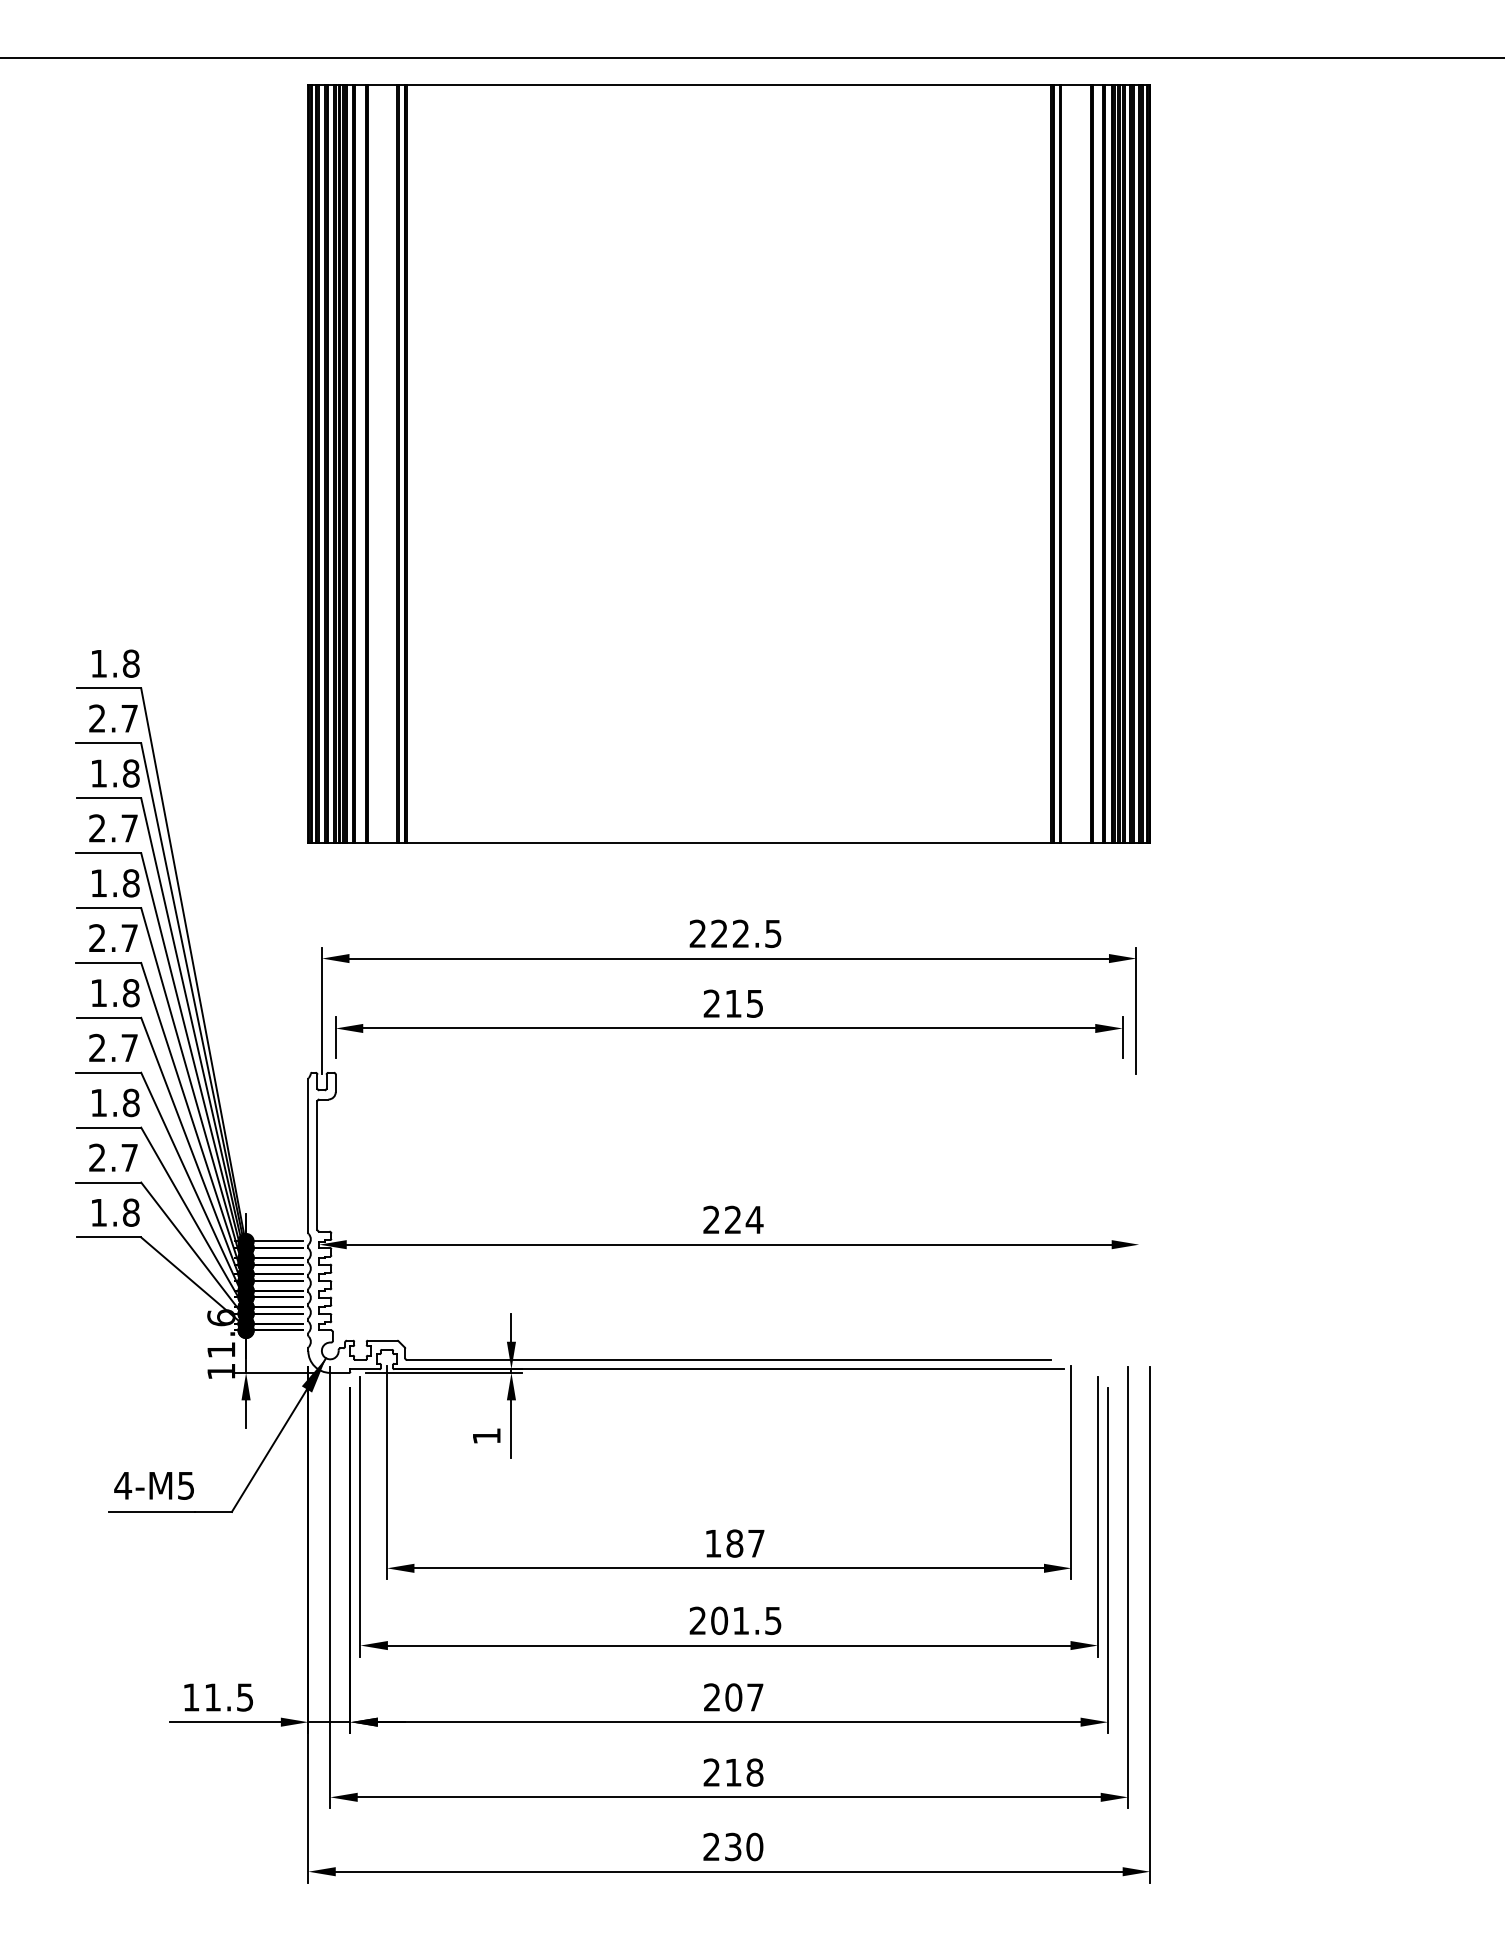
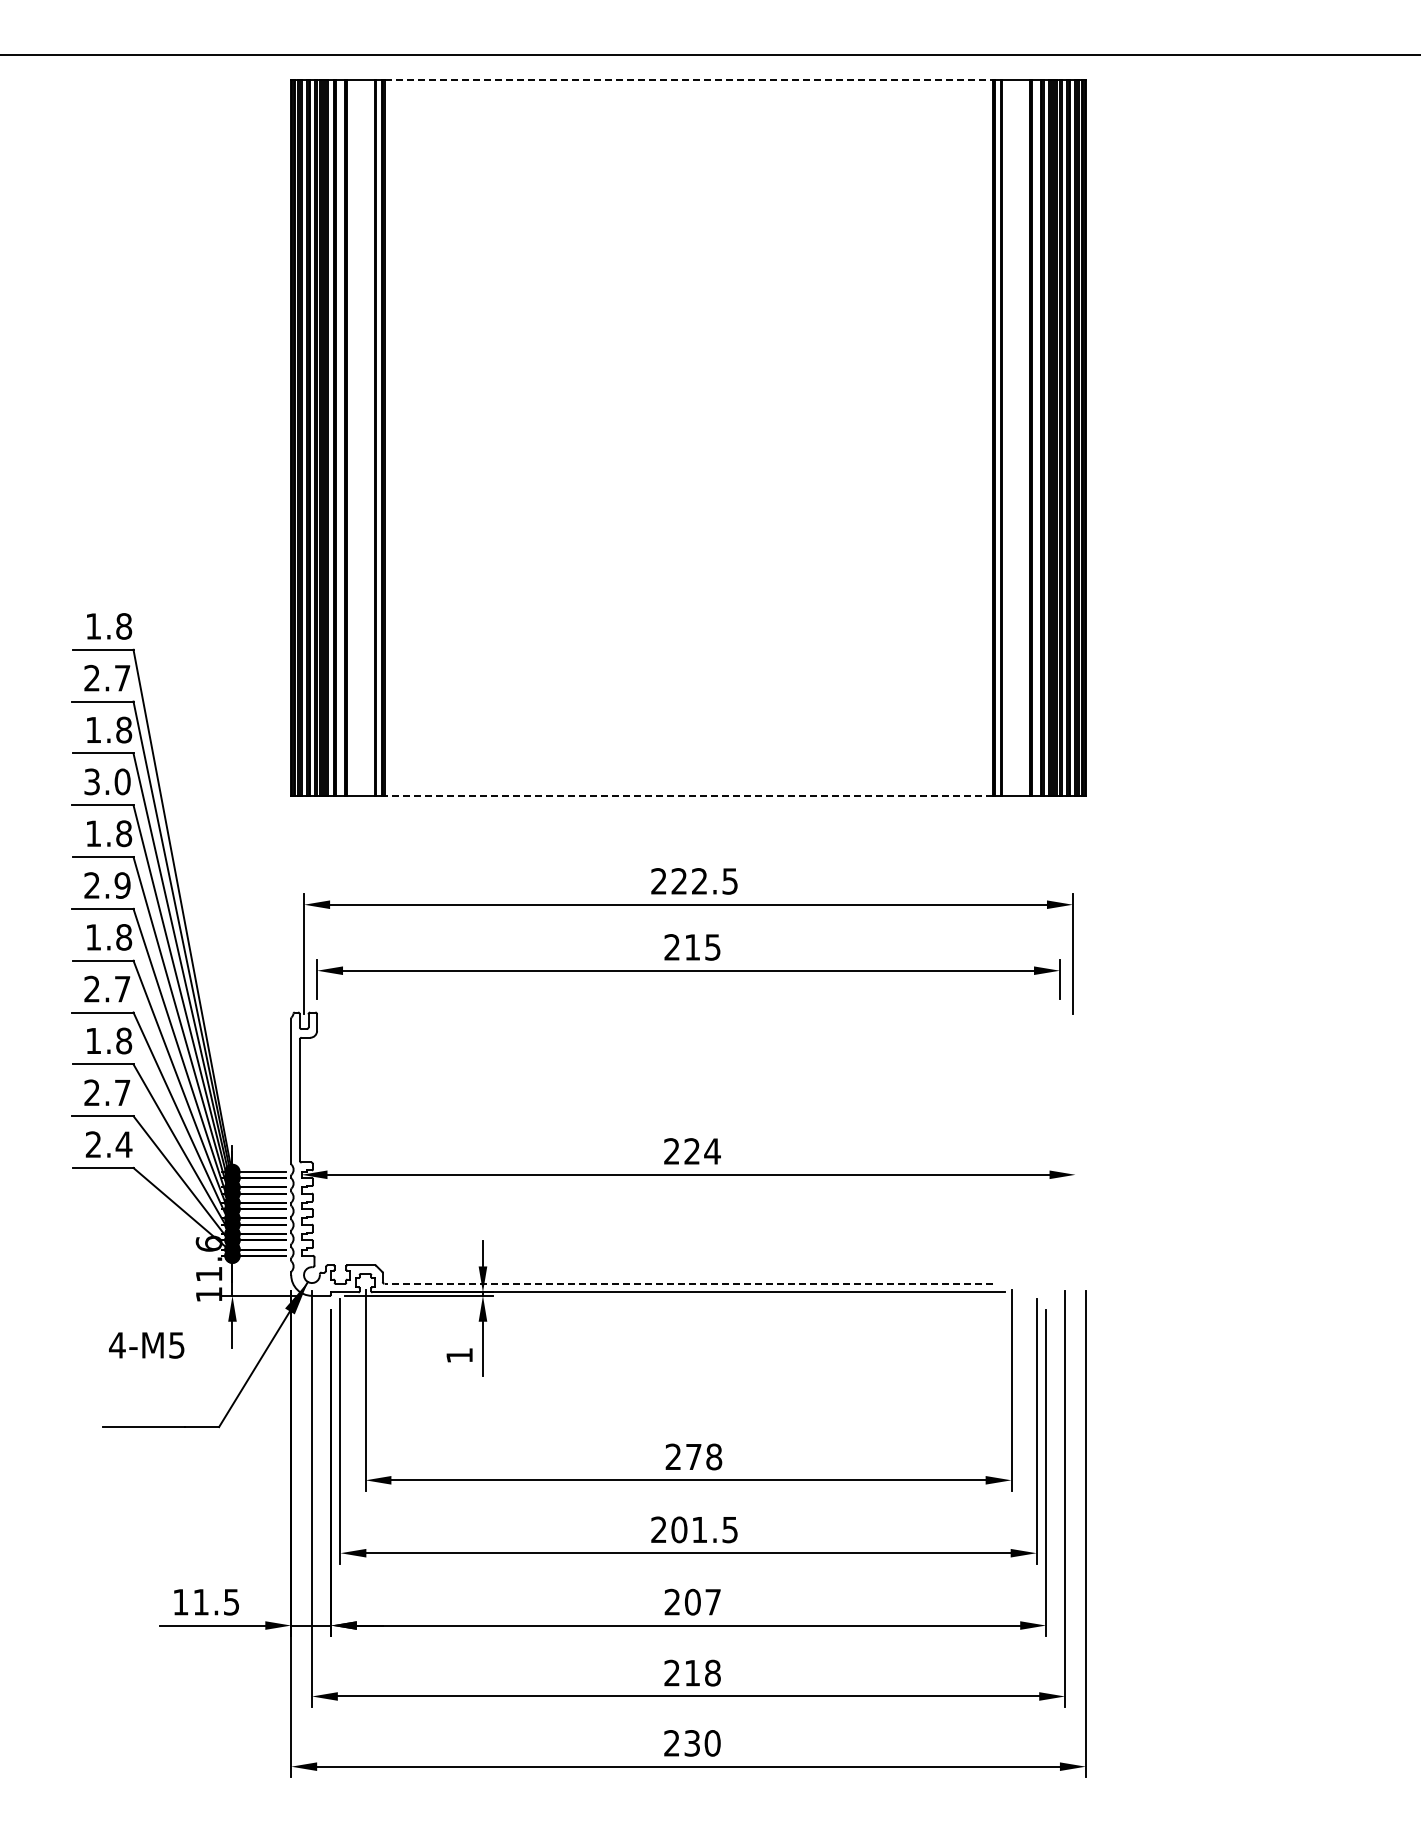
line: (730, 85) -> (689, 80), solid -> dashed
text: (113, 828) -> (107, 781), 2.7 -> 3.0
line: (729, 842) -> (688, 795), solid -> dashed
text: (129, 938) -> (122, 885), 2.7 -> 2.9
text: (114, 1212) -> (108, 1144), 1.8 -> 2.4
line: (729, 1359) -> (688, 1283), solid -> dashed
text: (153, 1485) -> (146, 1345), moved
text: (734, 1543) -> (693, 1456), 187 -> 278

